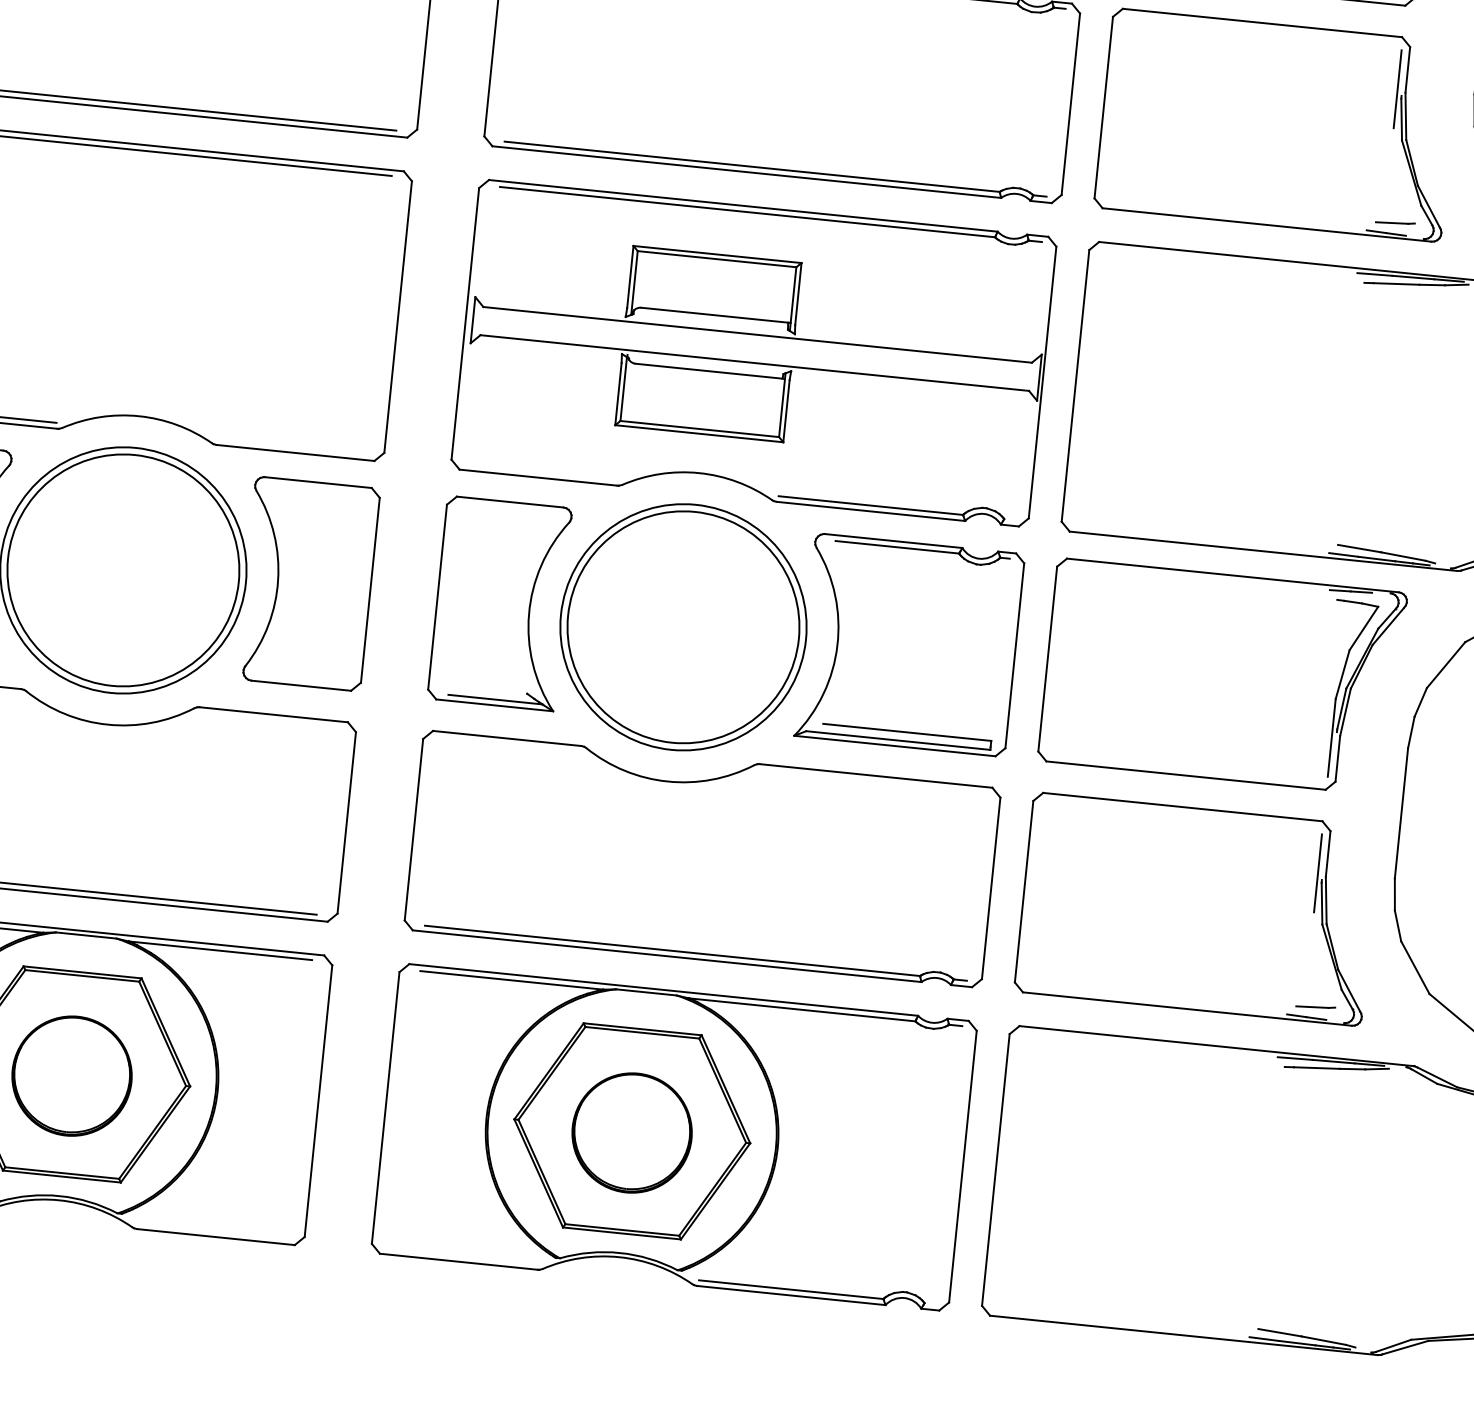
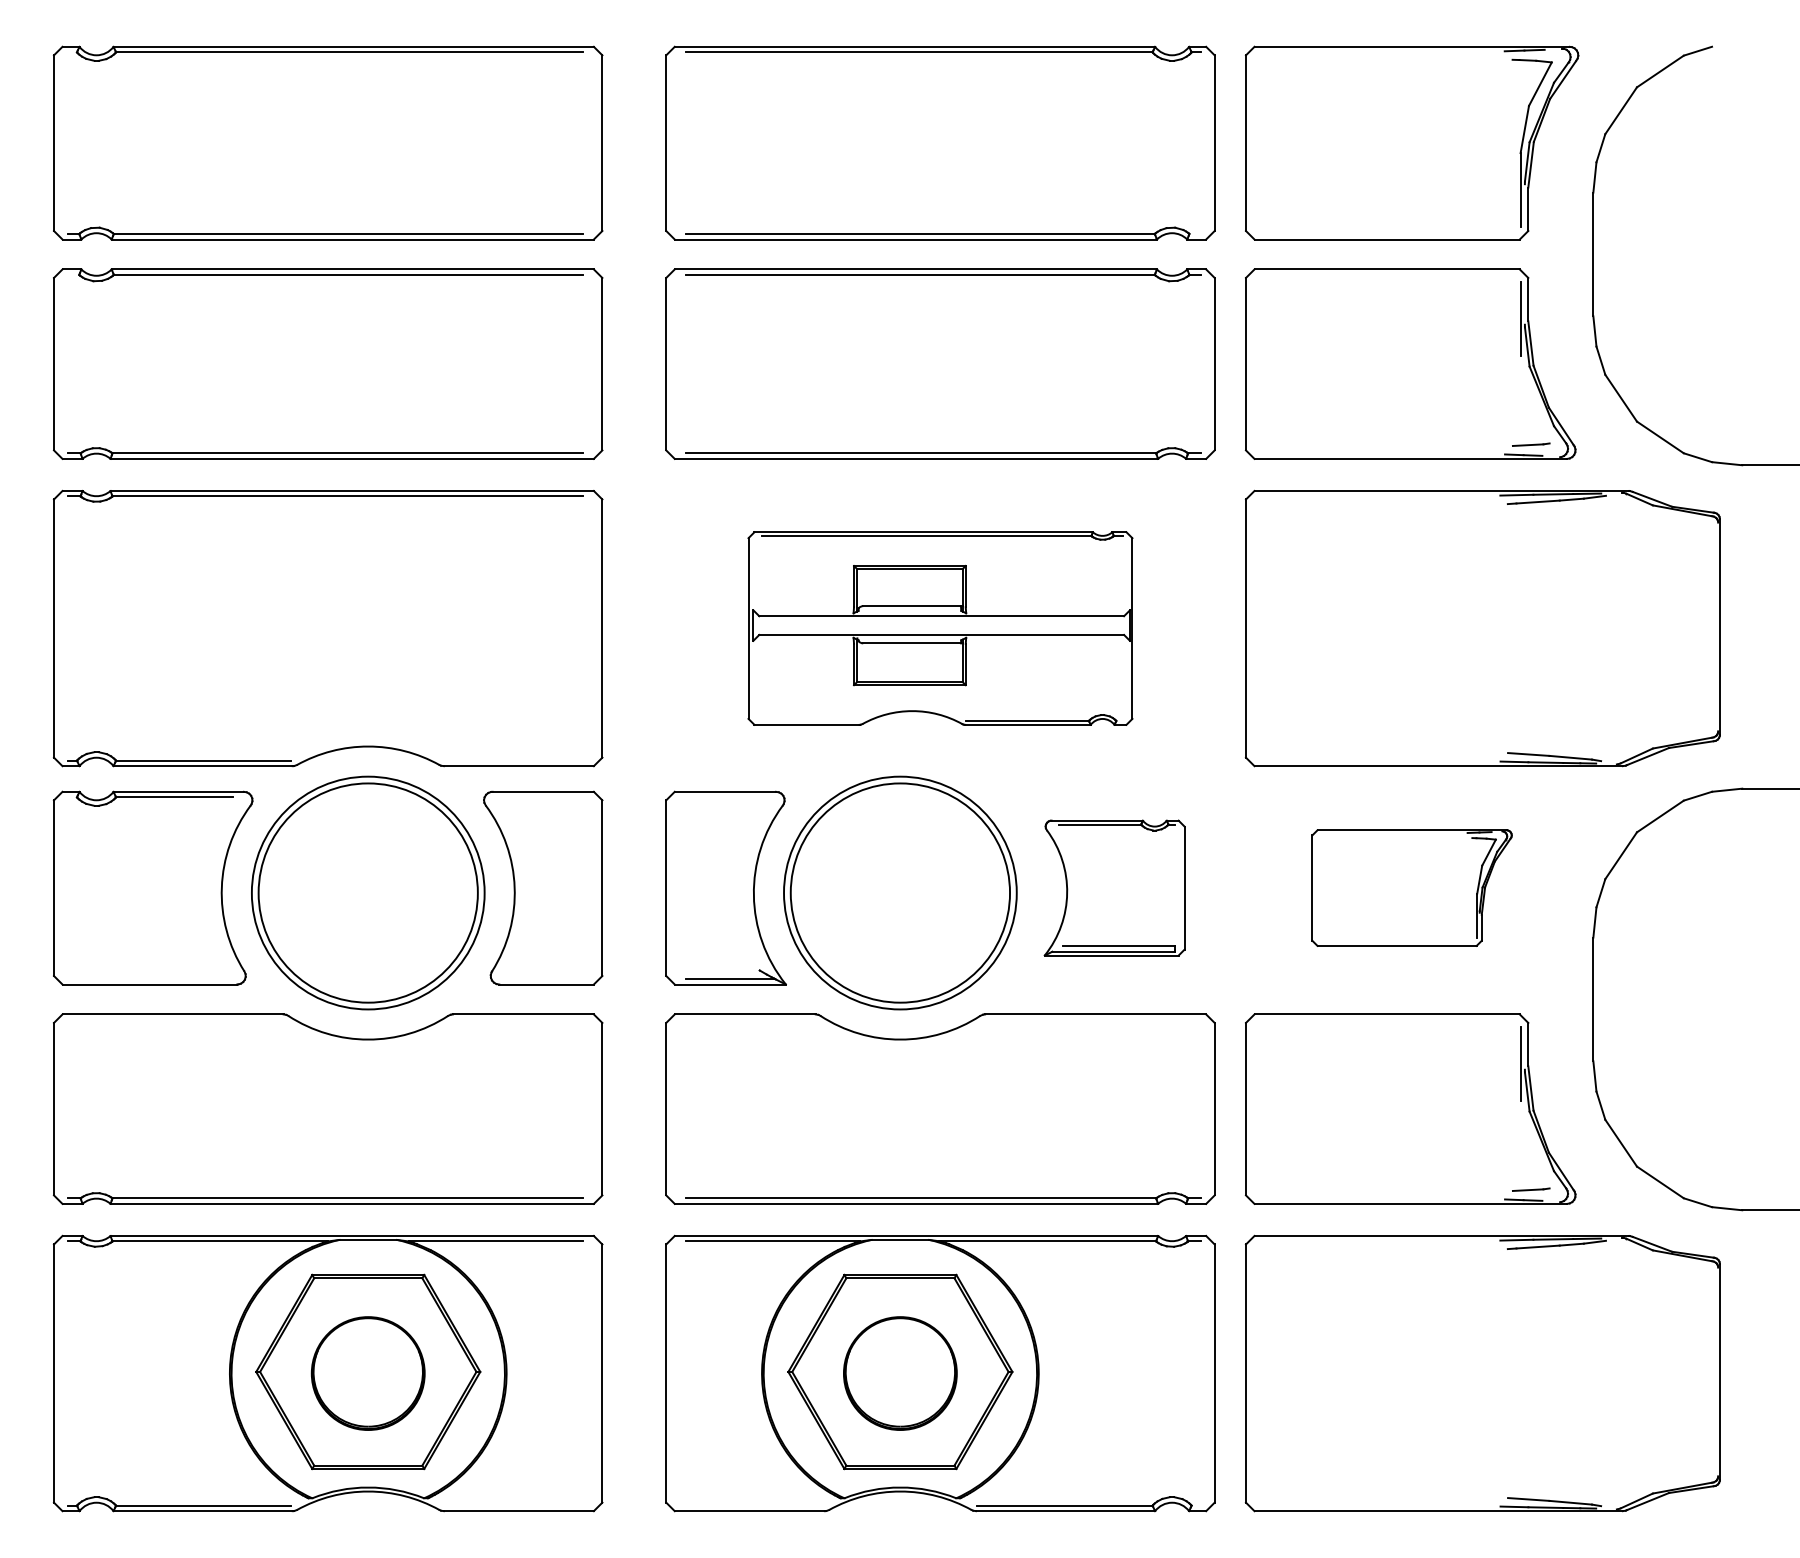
part: (753, 353) -> (940, 628), size x0.7
part: (909, 644) -> (1114, 887), size x0.7
part: (1222, 676) -> (1411, 887), size x0.6

